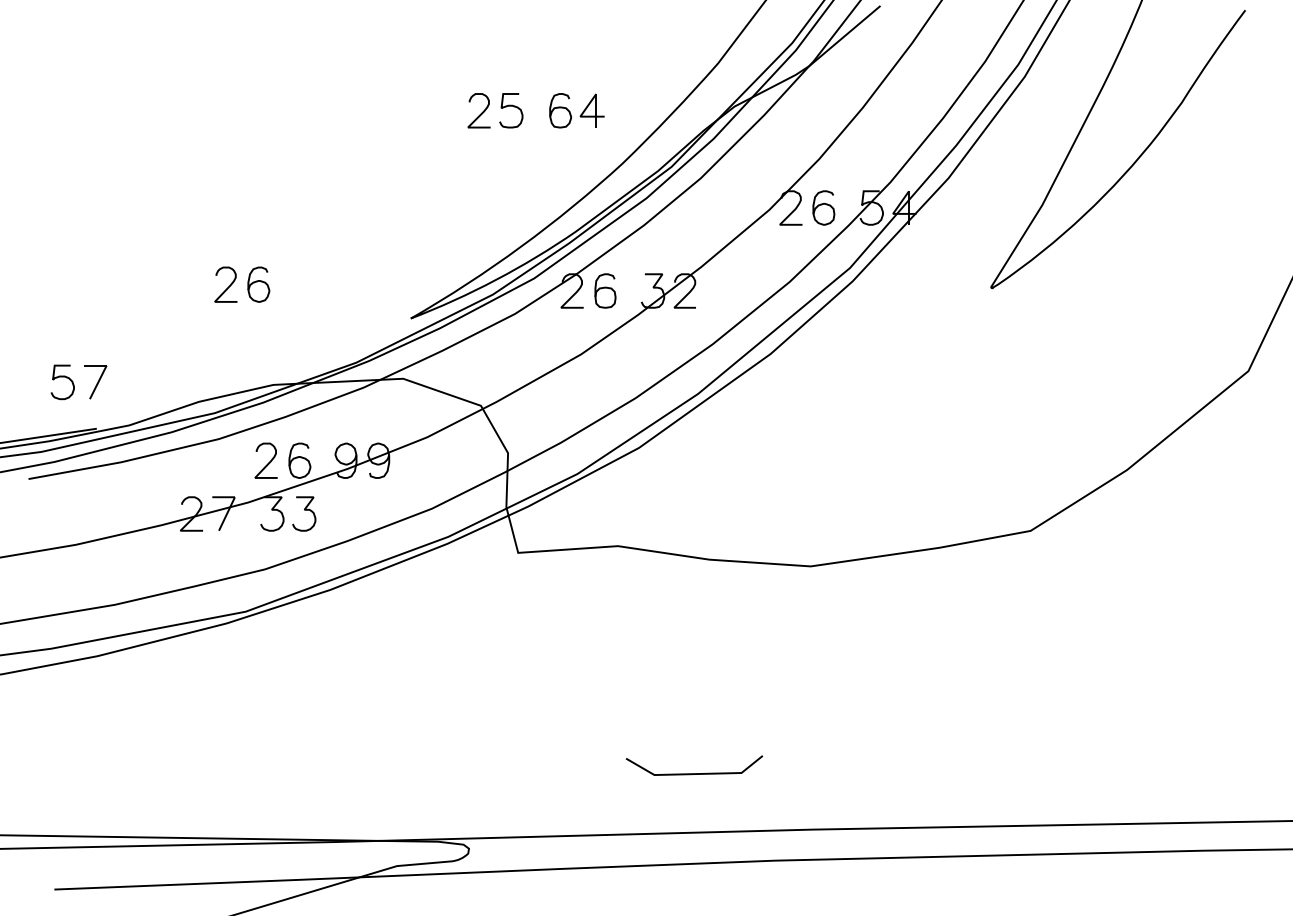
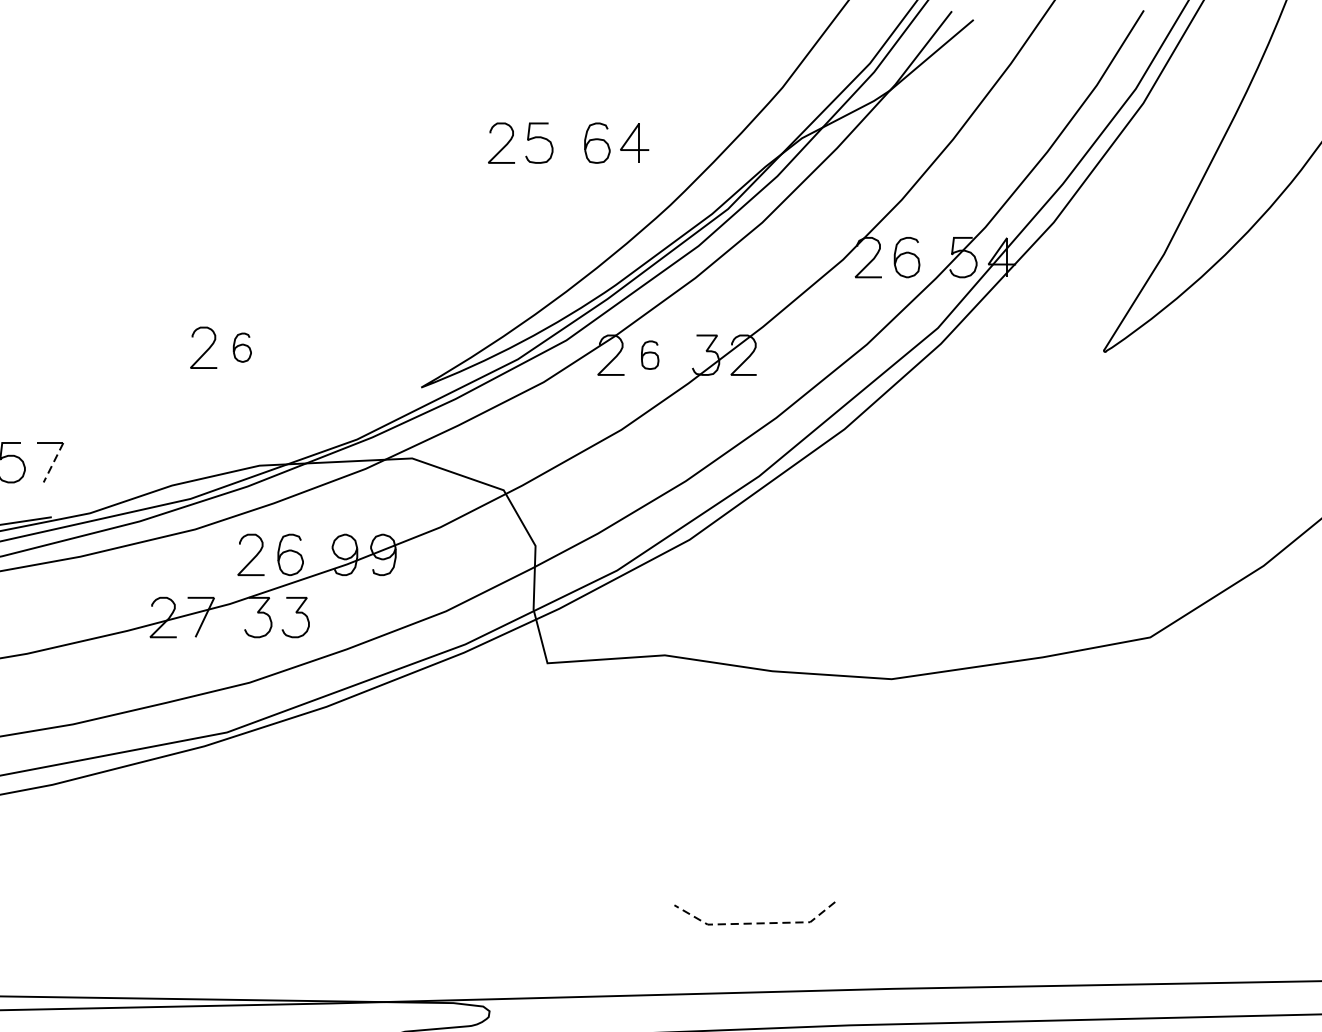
part: (258, 284) -> (241, 347), size x0.7
part: (605, 290) -> (650, 354), size x0.7
line: (98, 382) -> (53, 462), solid -> dashed
line: (695, 774) -> (756, 923), solid -> dashed

